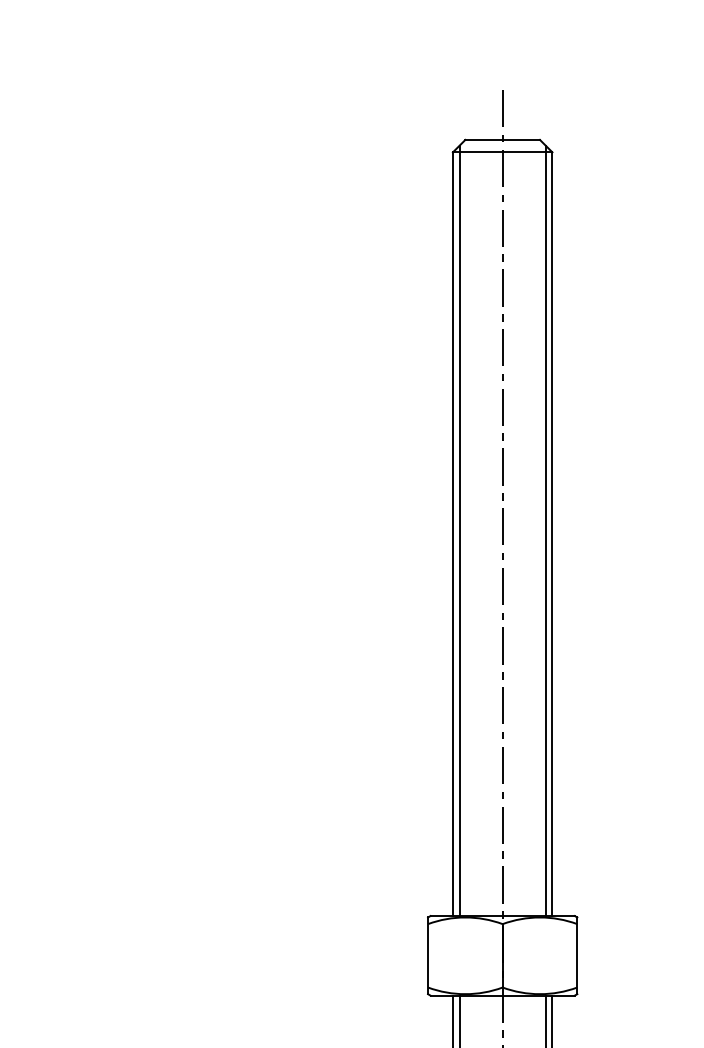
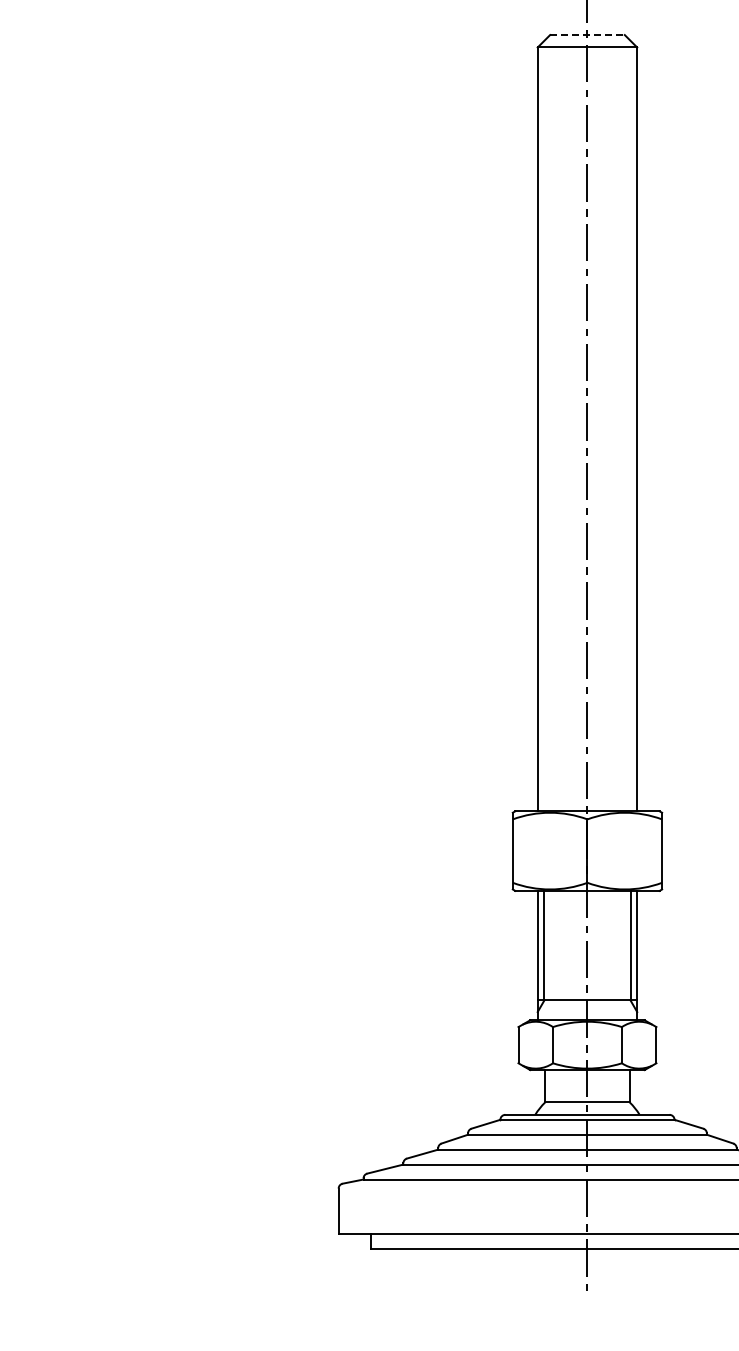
line: (502, 140) -> (587, 35), solid -> dashed
line: (459, 530) -> (544, 425), removed
line: (545, 530) -> (630, 425), removed

